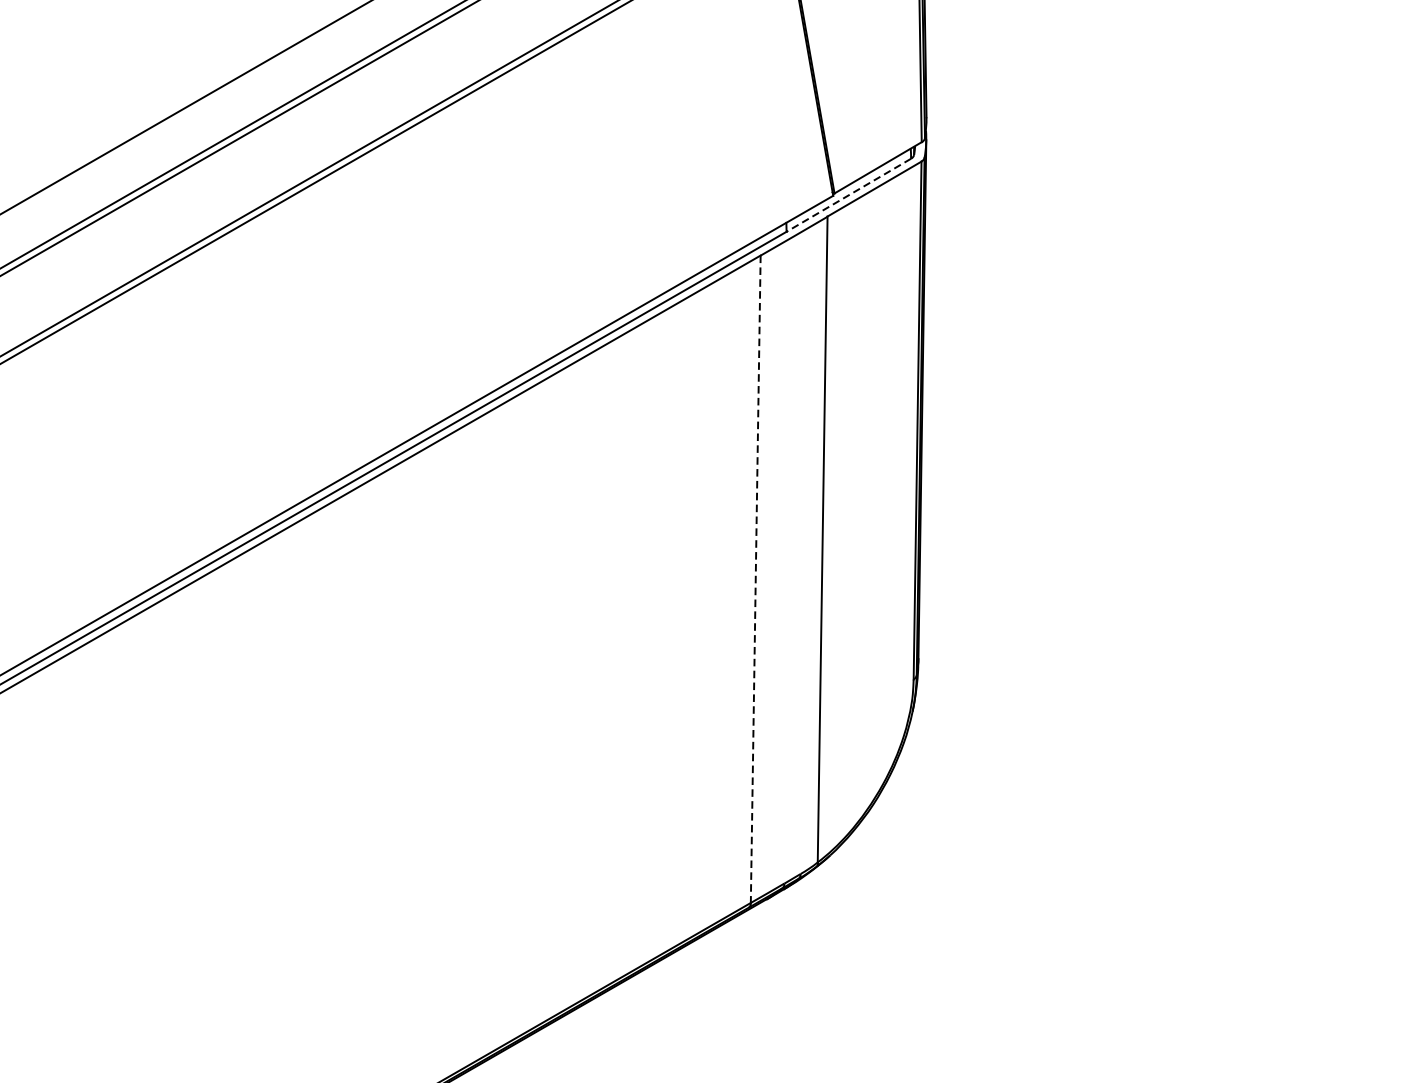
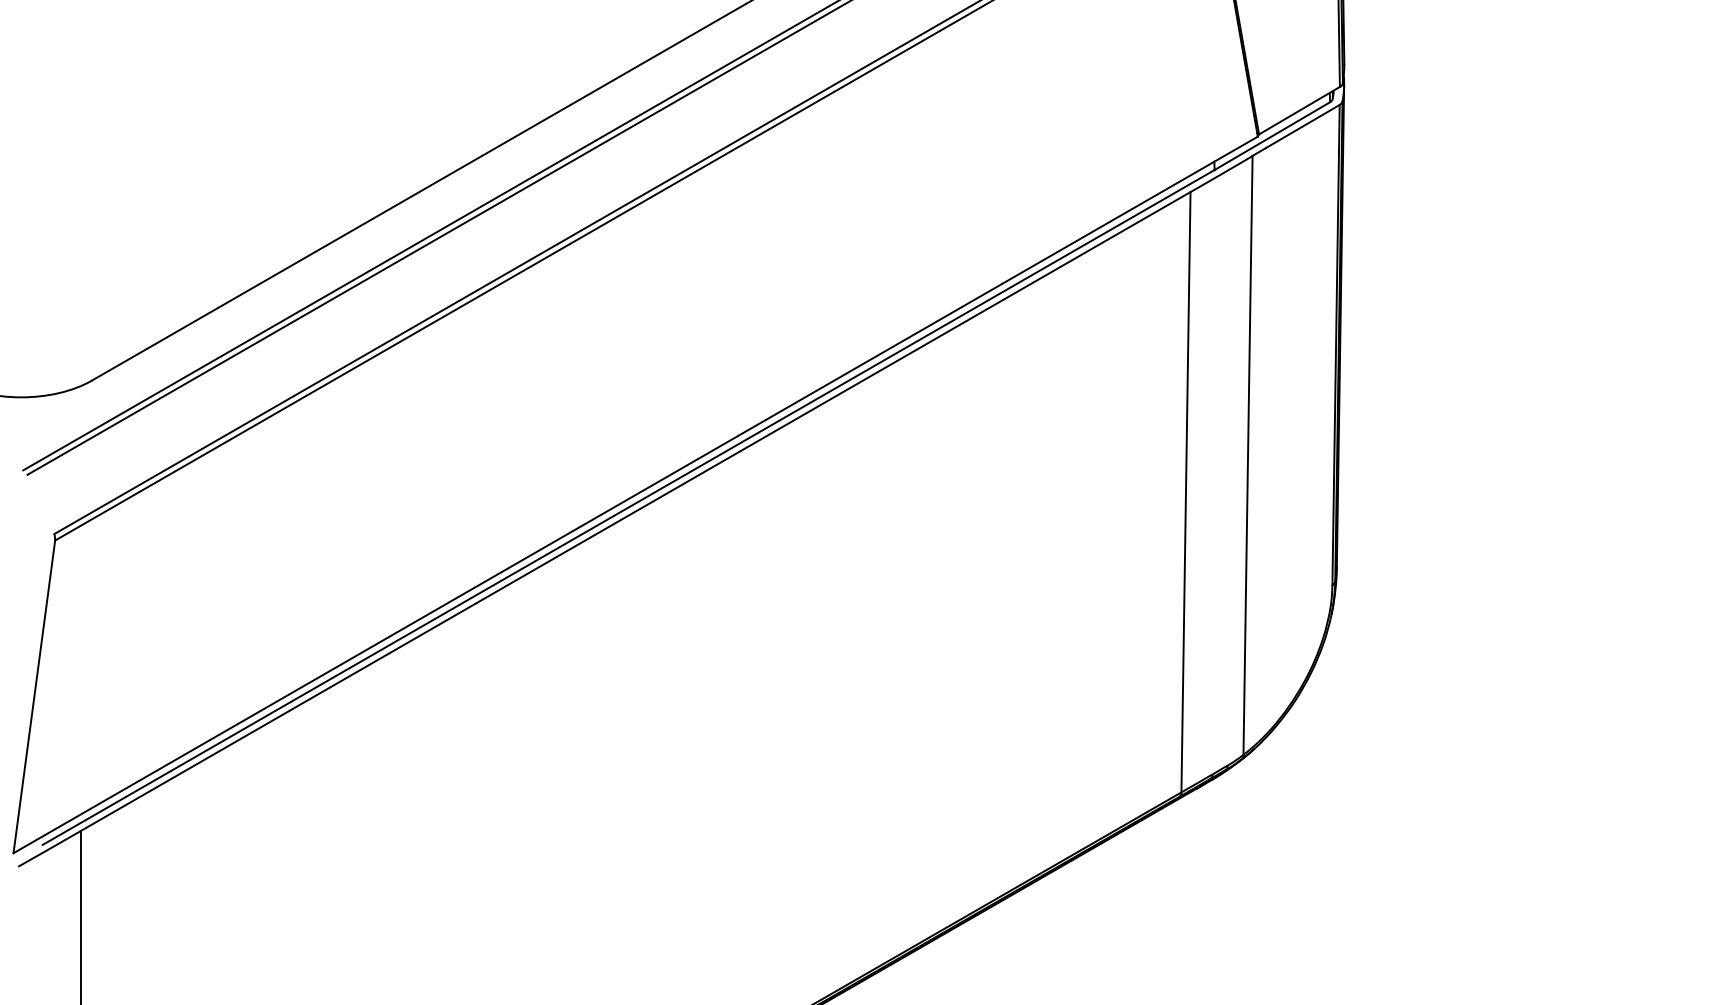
line: (849, 195) -> (1272, 136), dashed -> solid
line: (755, 579) -> (1185, 492), dashed -> solid

